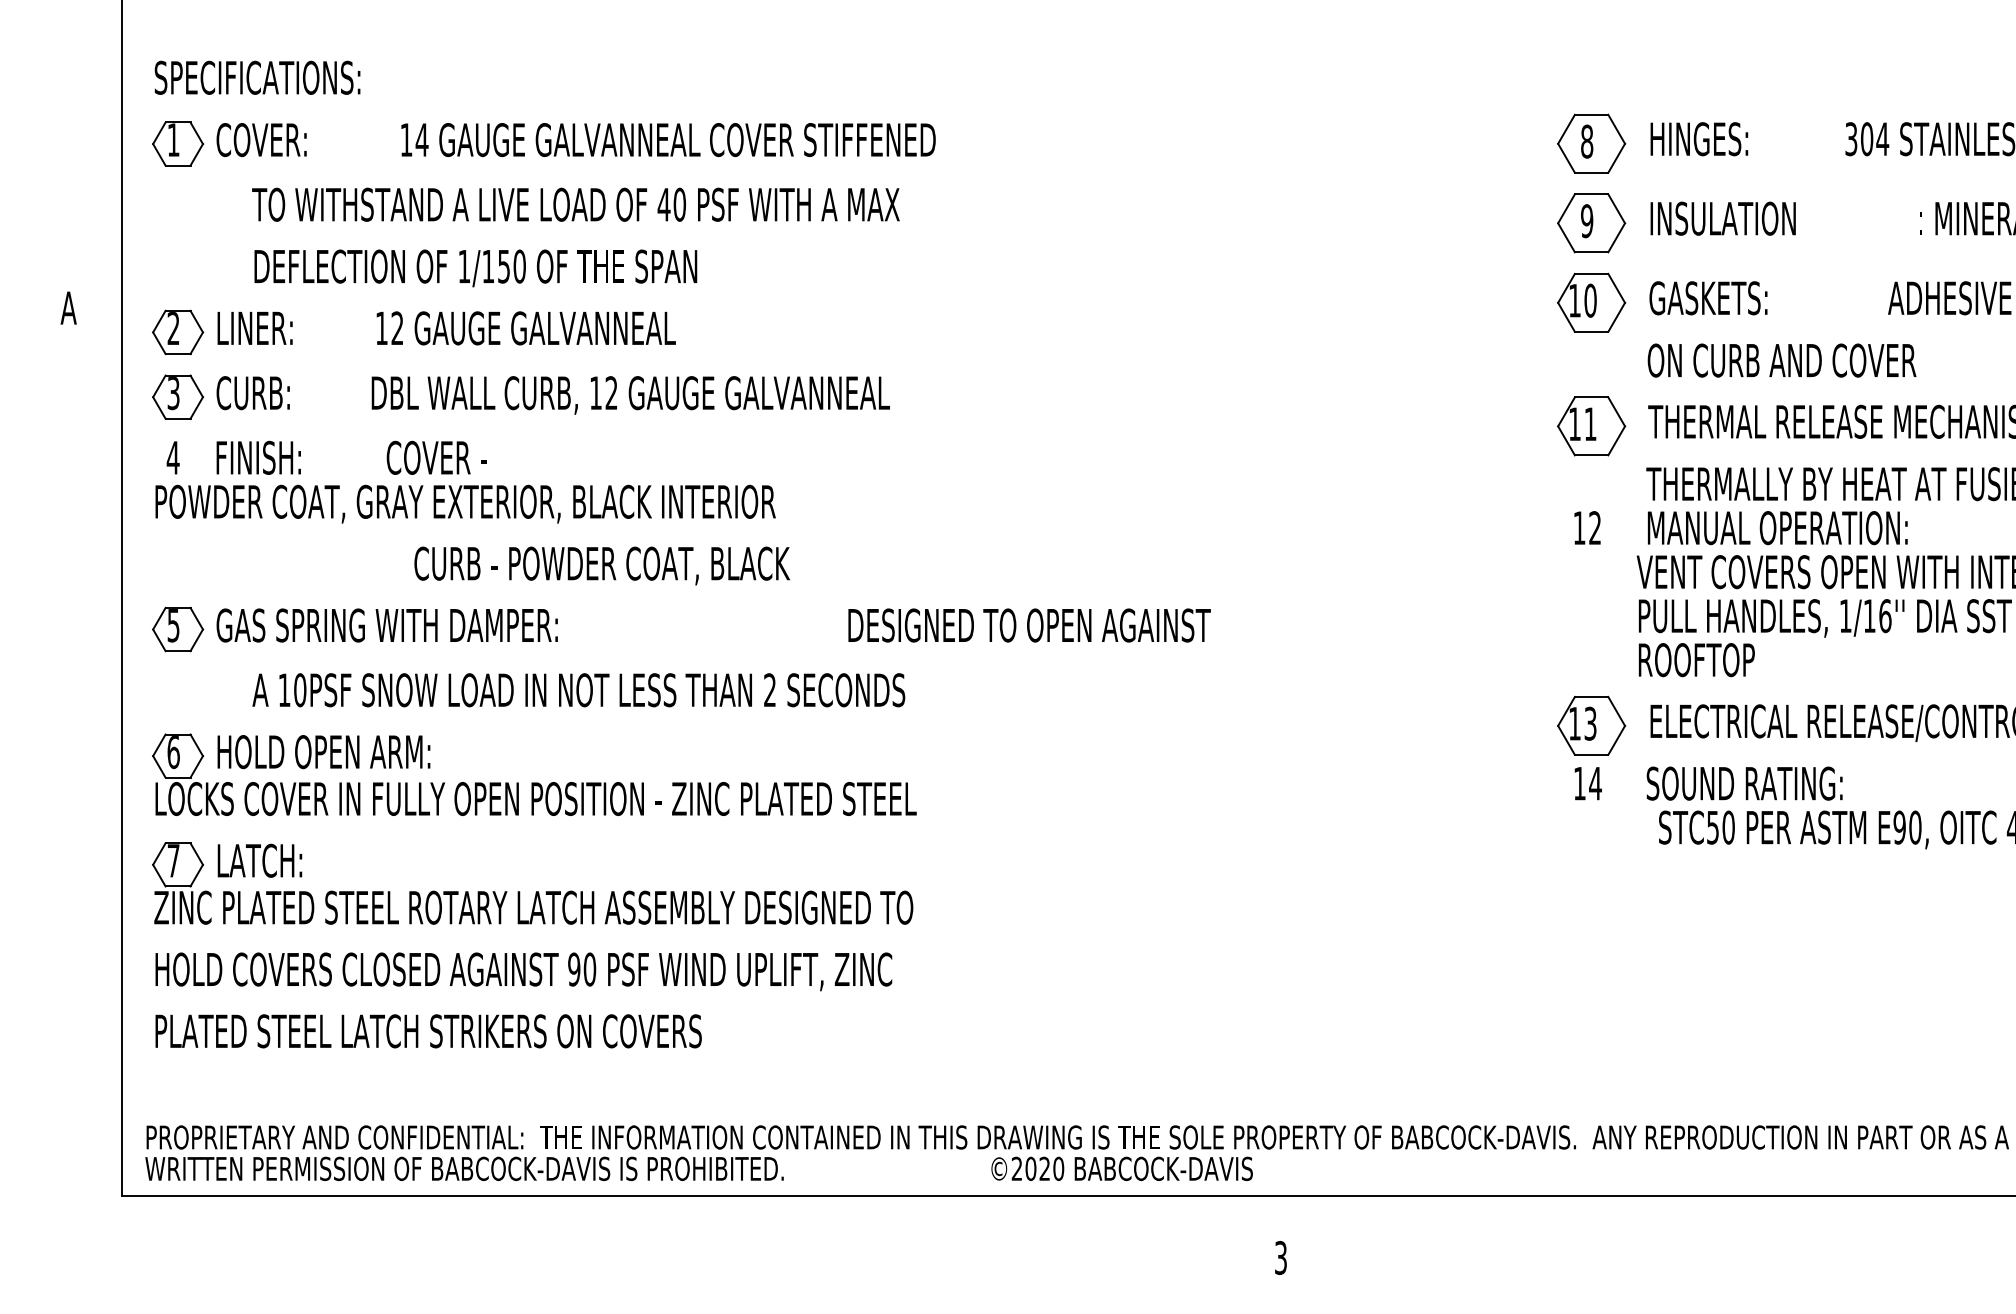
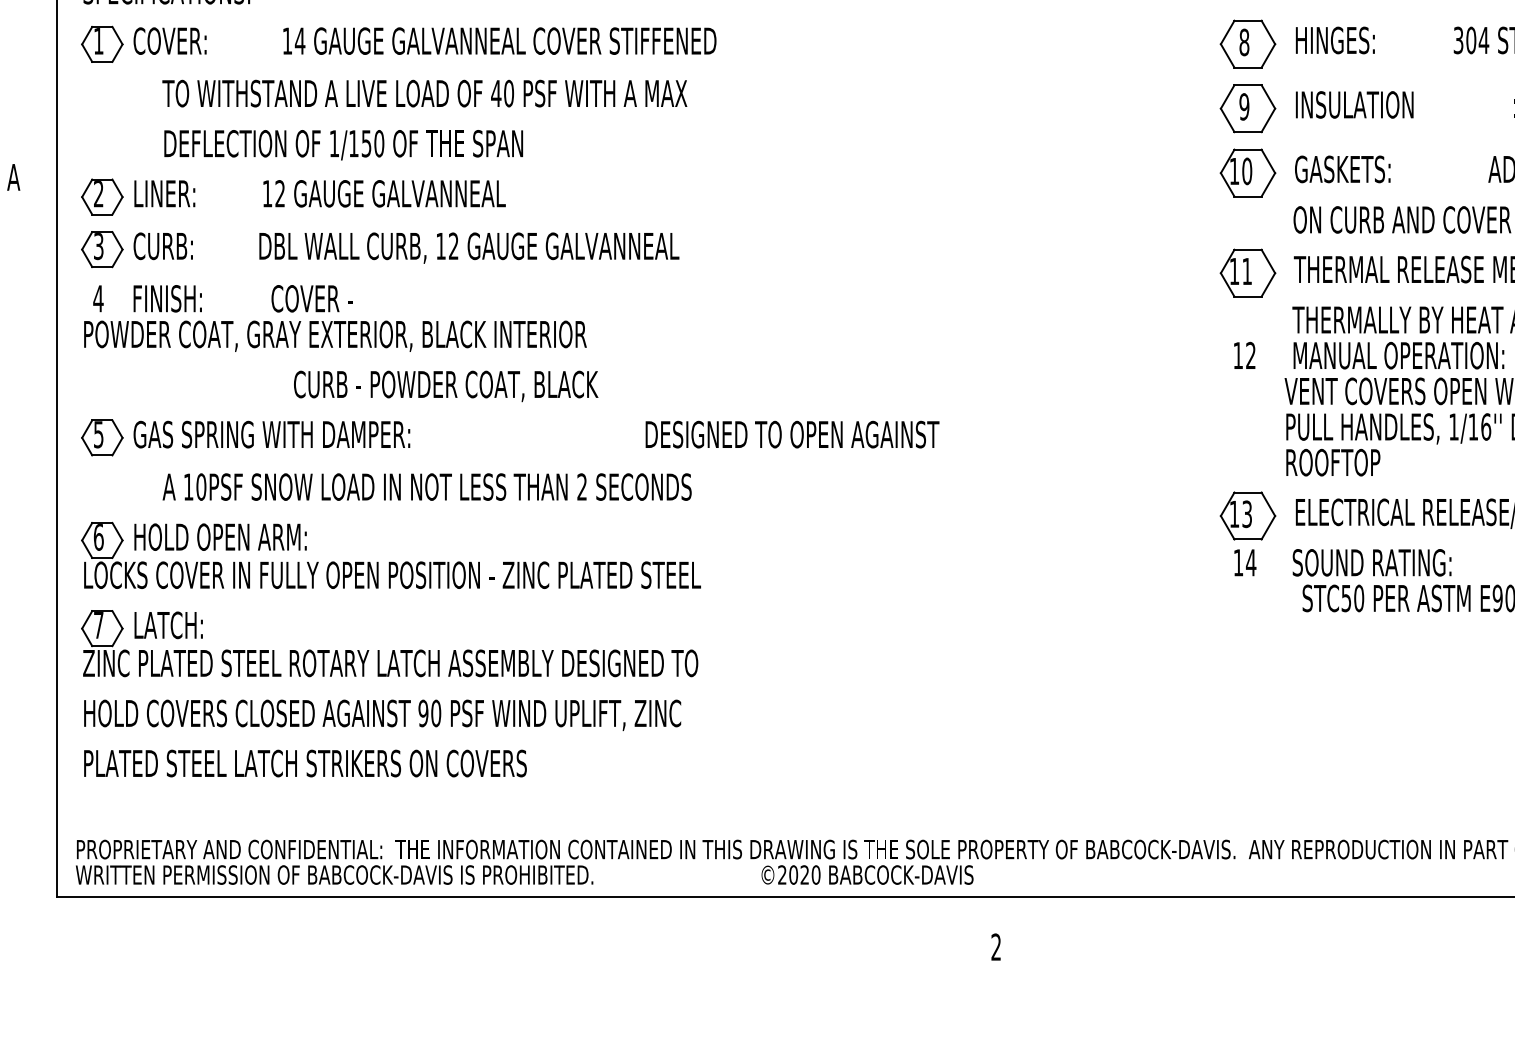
text: (1280, 1257) -> (995, 946), 3 -> 2

